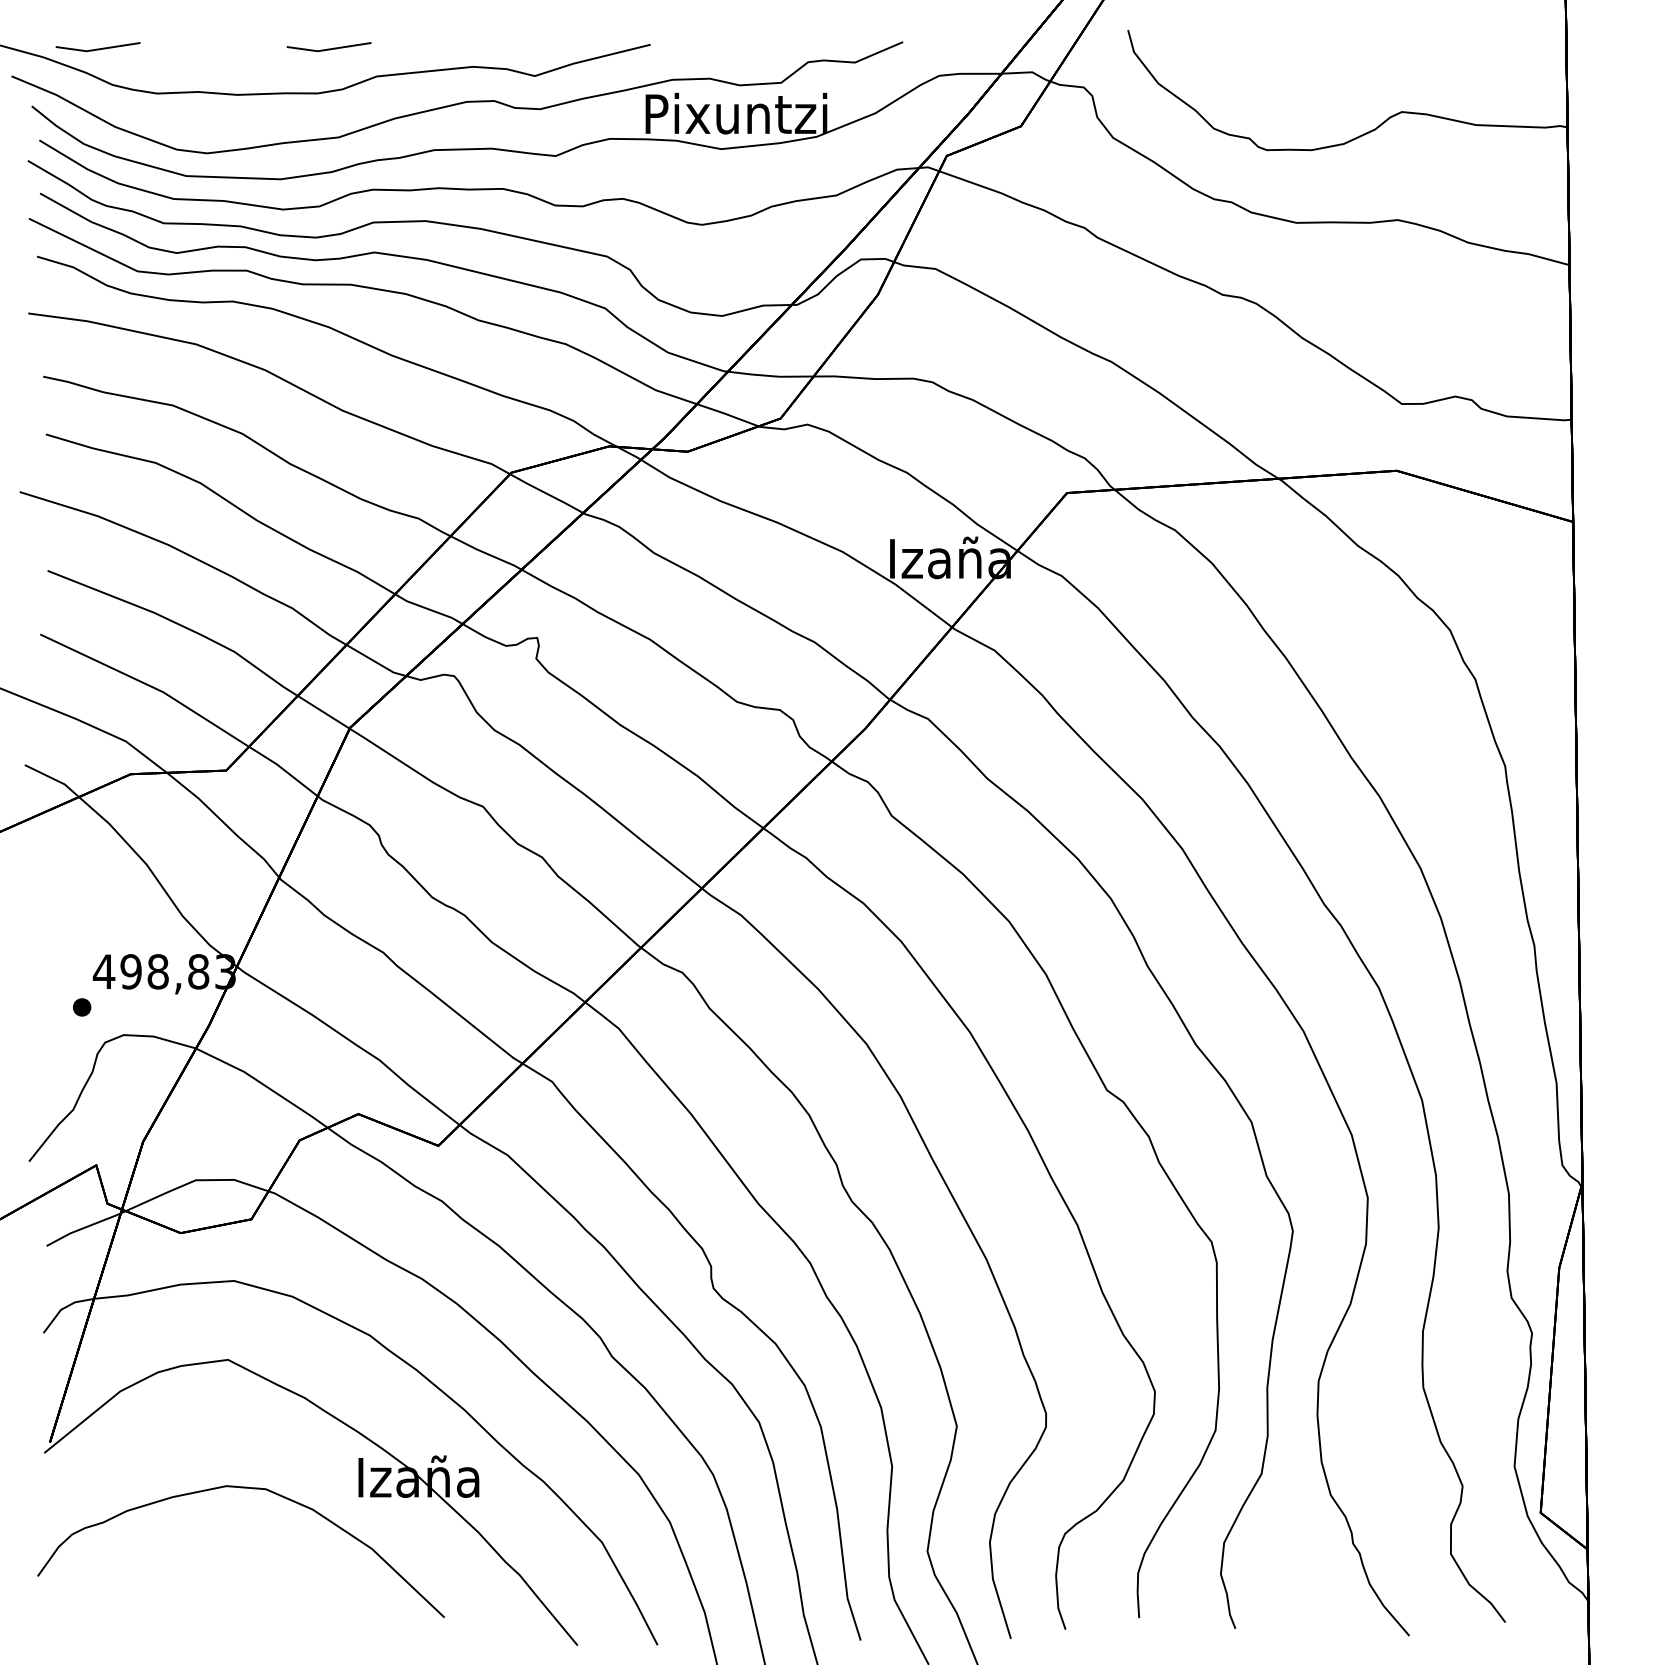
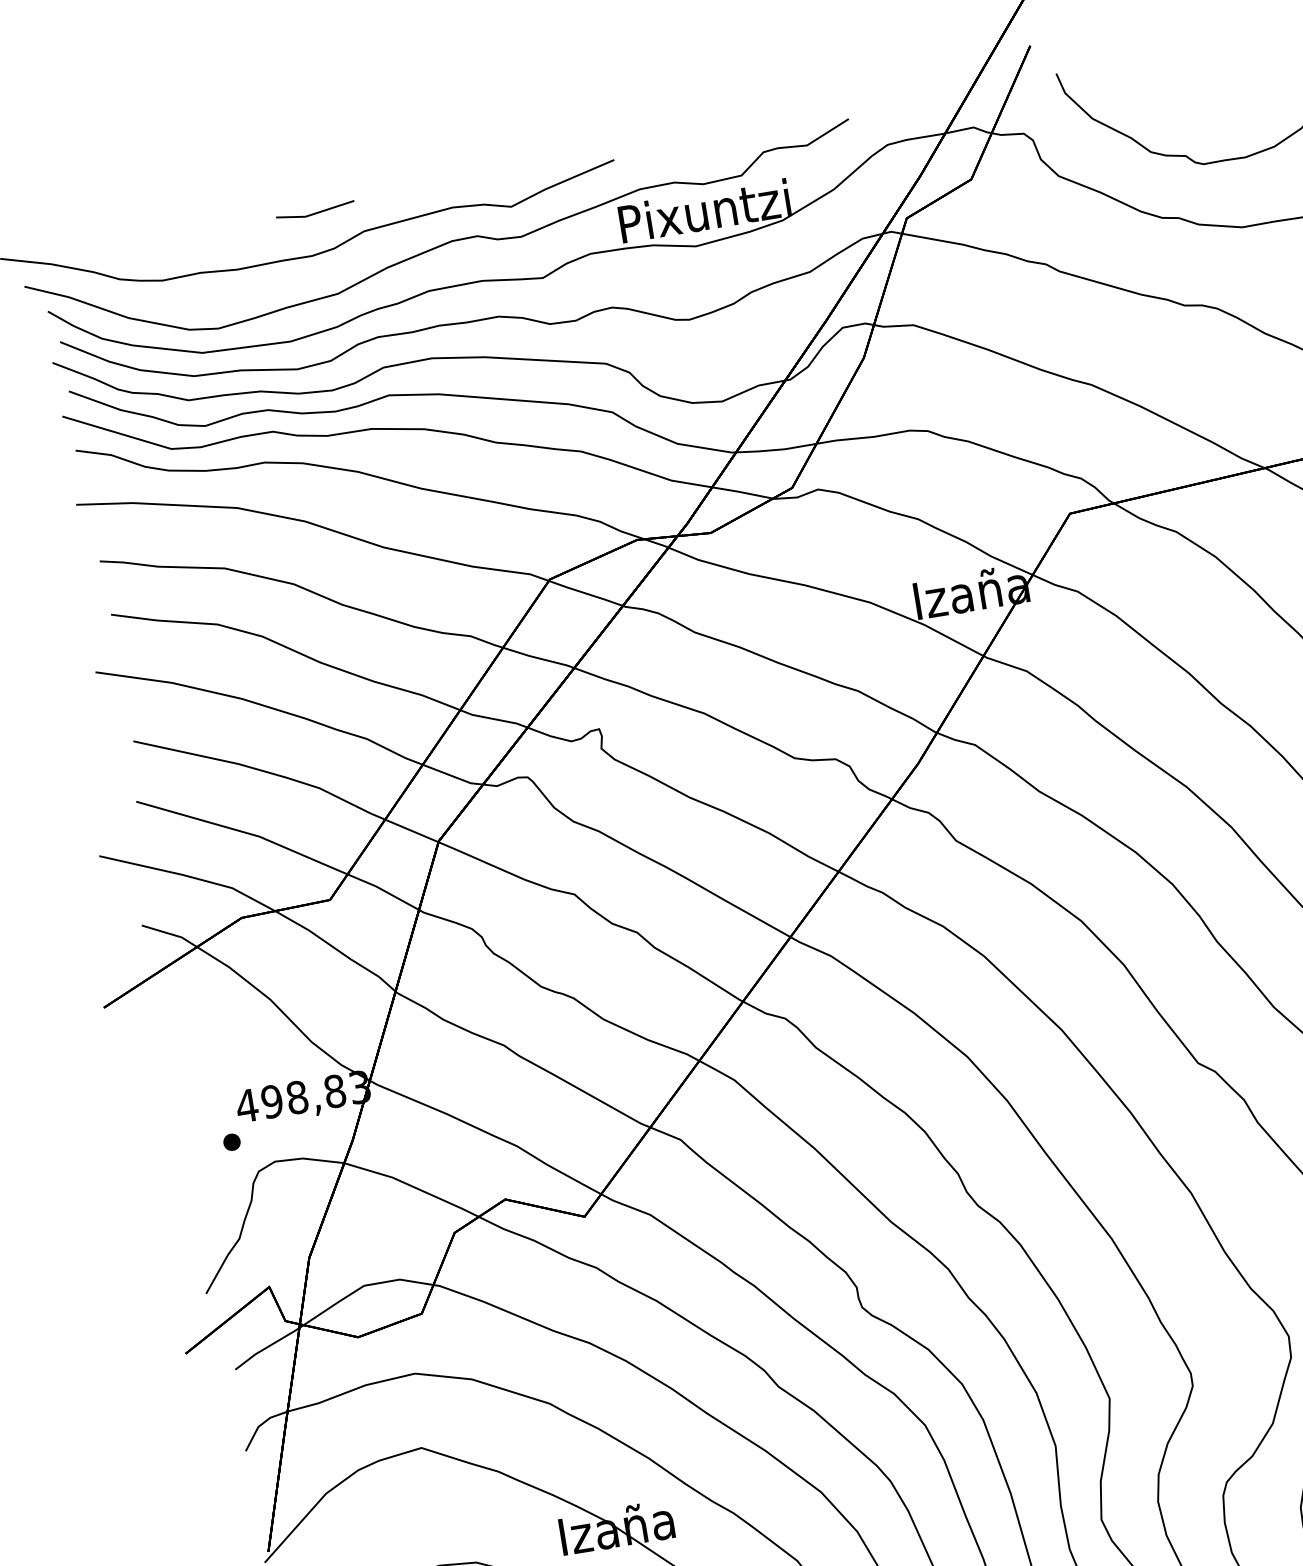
line: (97, 48) -> (100, 247), removed

